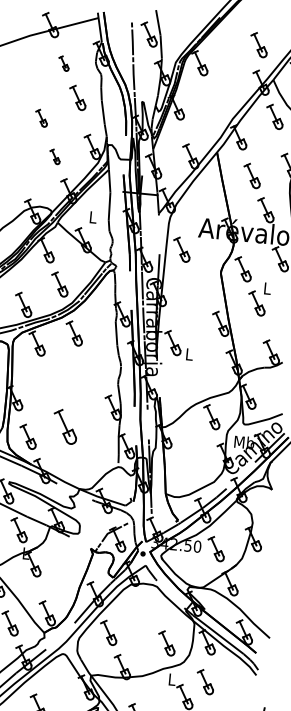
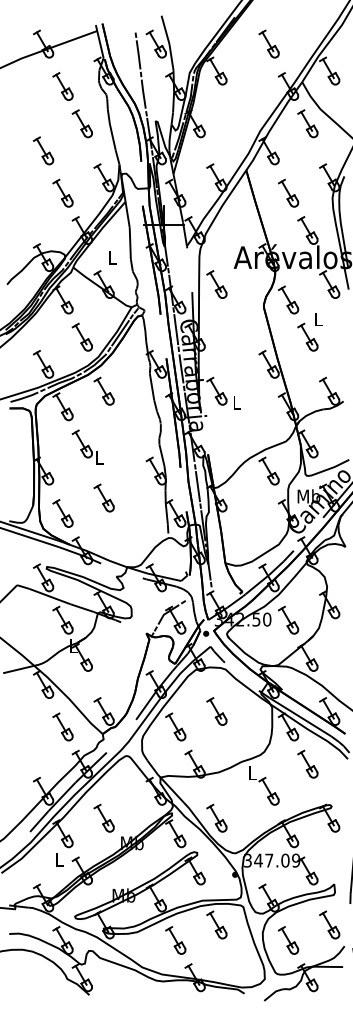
part: (258, 44) -> (268, 43), moved
part: (63, 63) -> (62, 86), size x1.67
part: (41, 117) -> (43, 150), size x1.43
part: (54, 156) -> (62, 192), size x1.67
part: (55, 380) -> (87, 446), added
line: (147, 424) -> (197, 486), added
part: (64, 426) -> (103, 497), size x0.71
part: (166, 643) -> (216, 711), moved
part: (205, 681) -> (307, 763), moved

